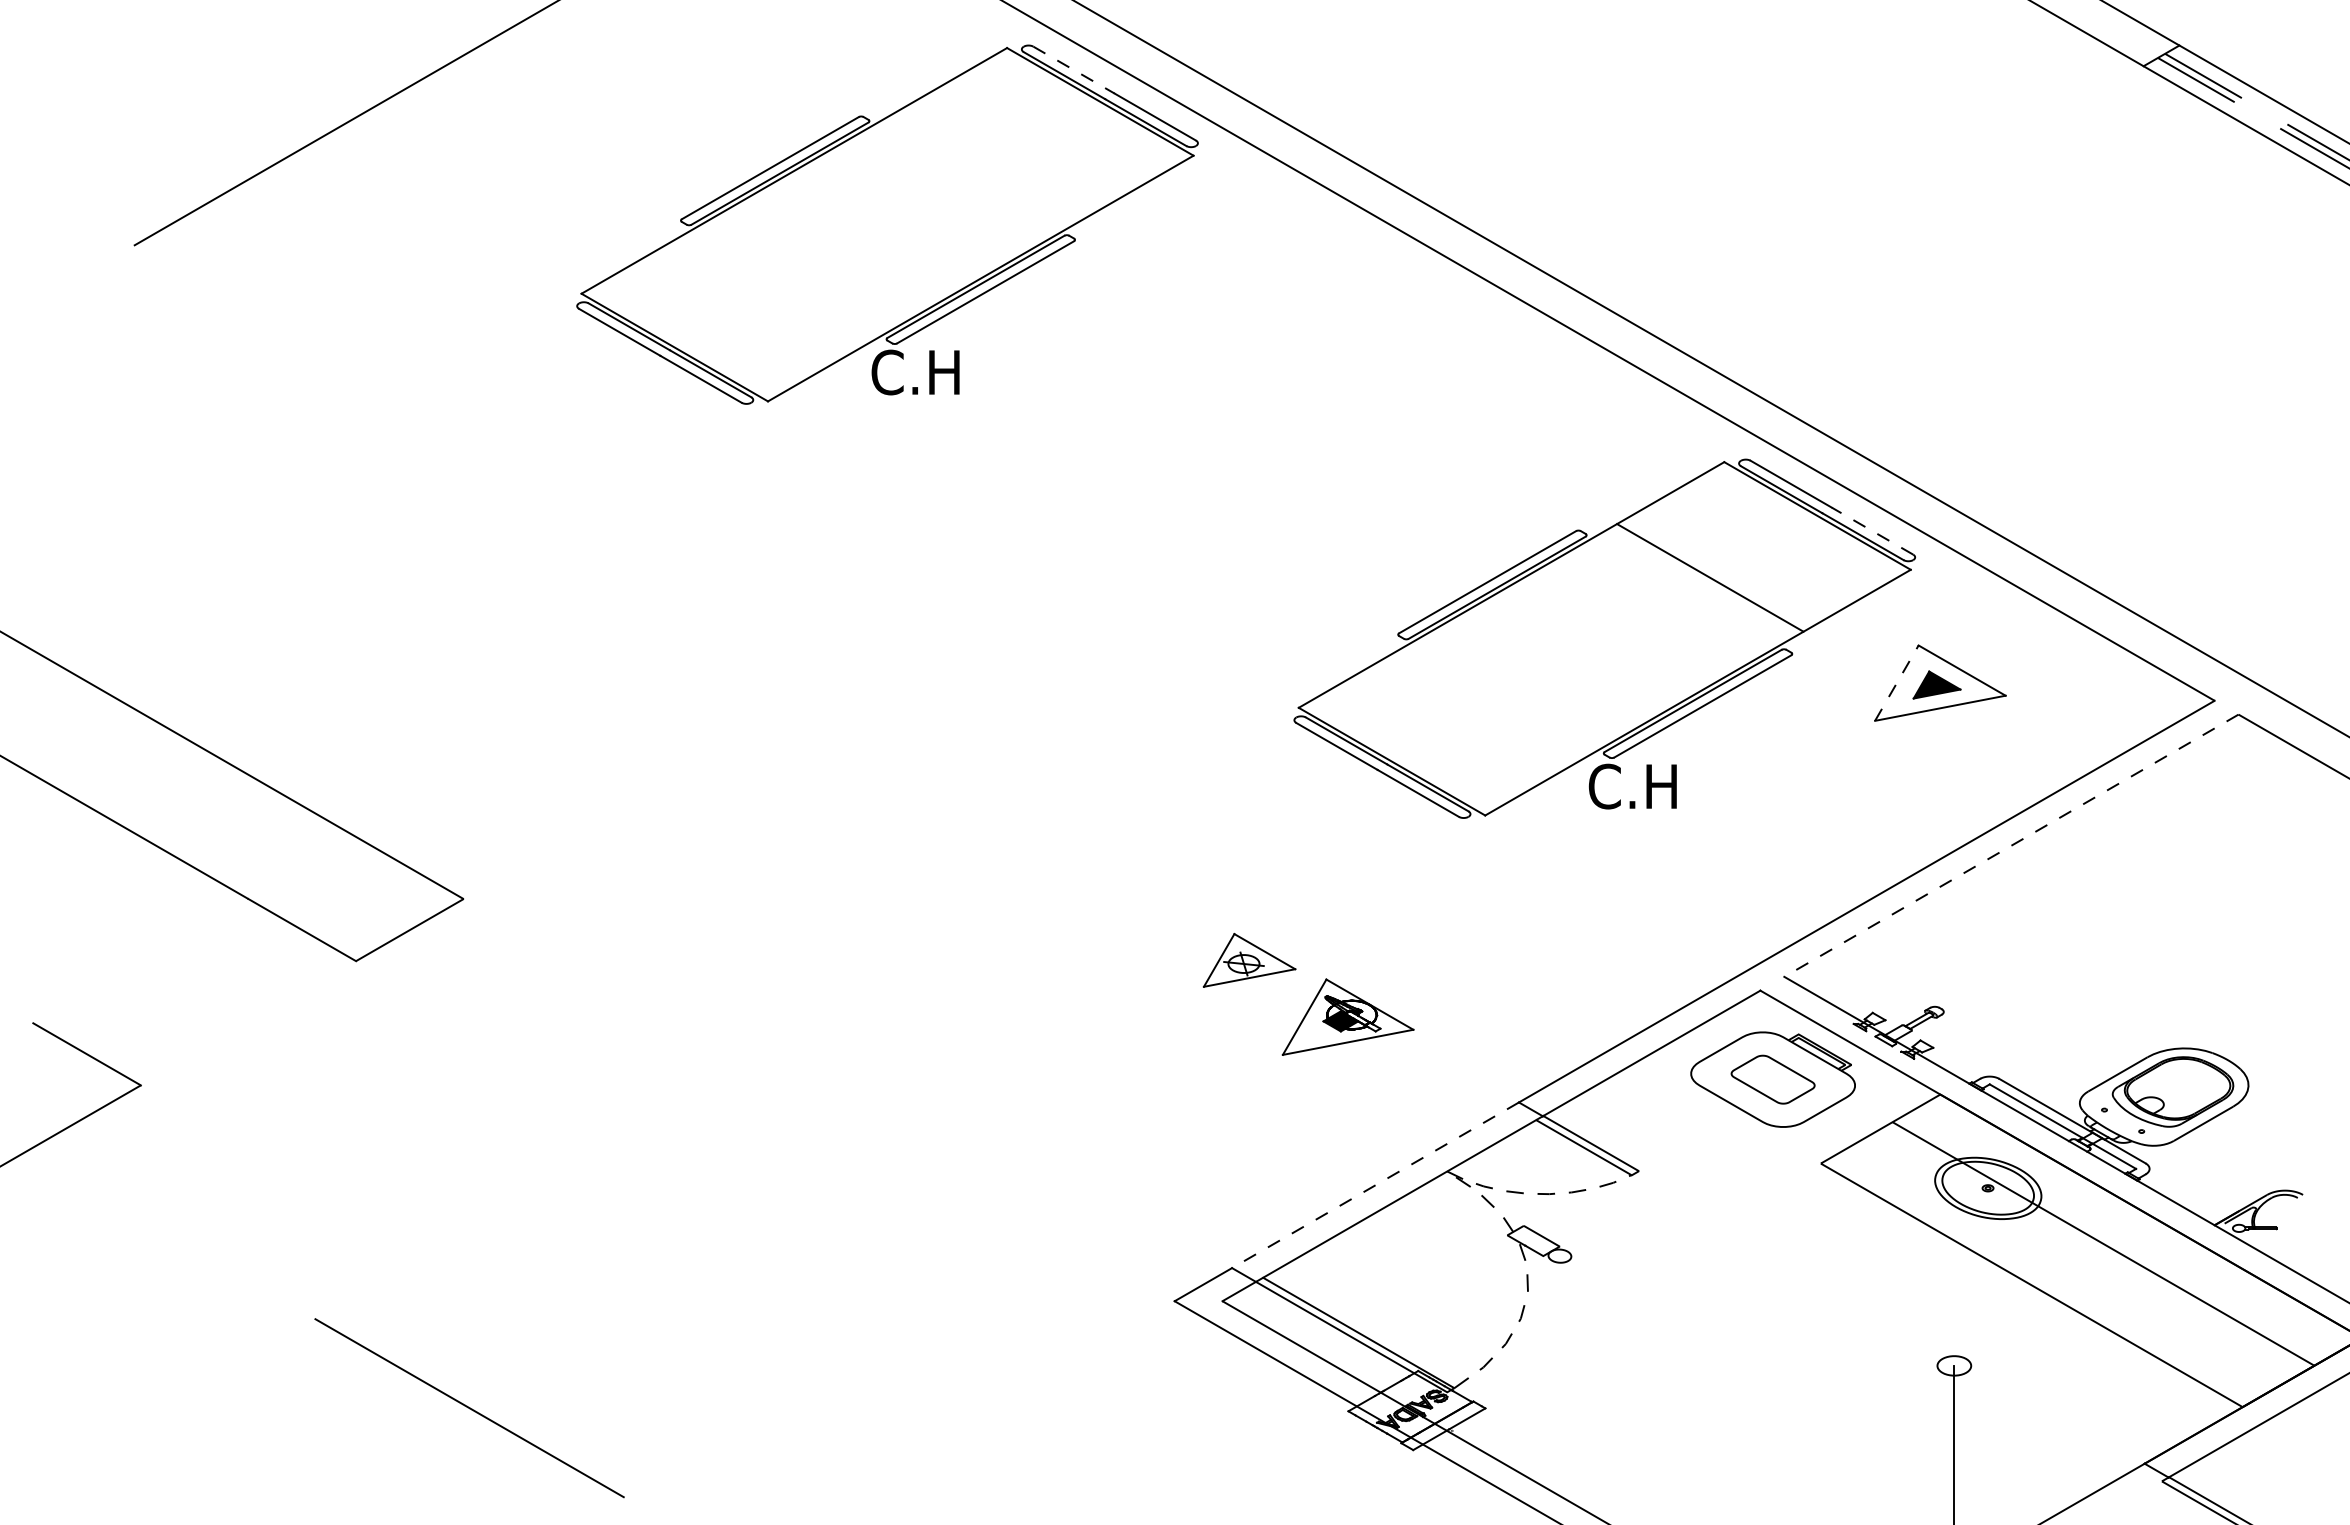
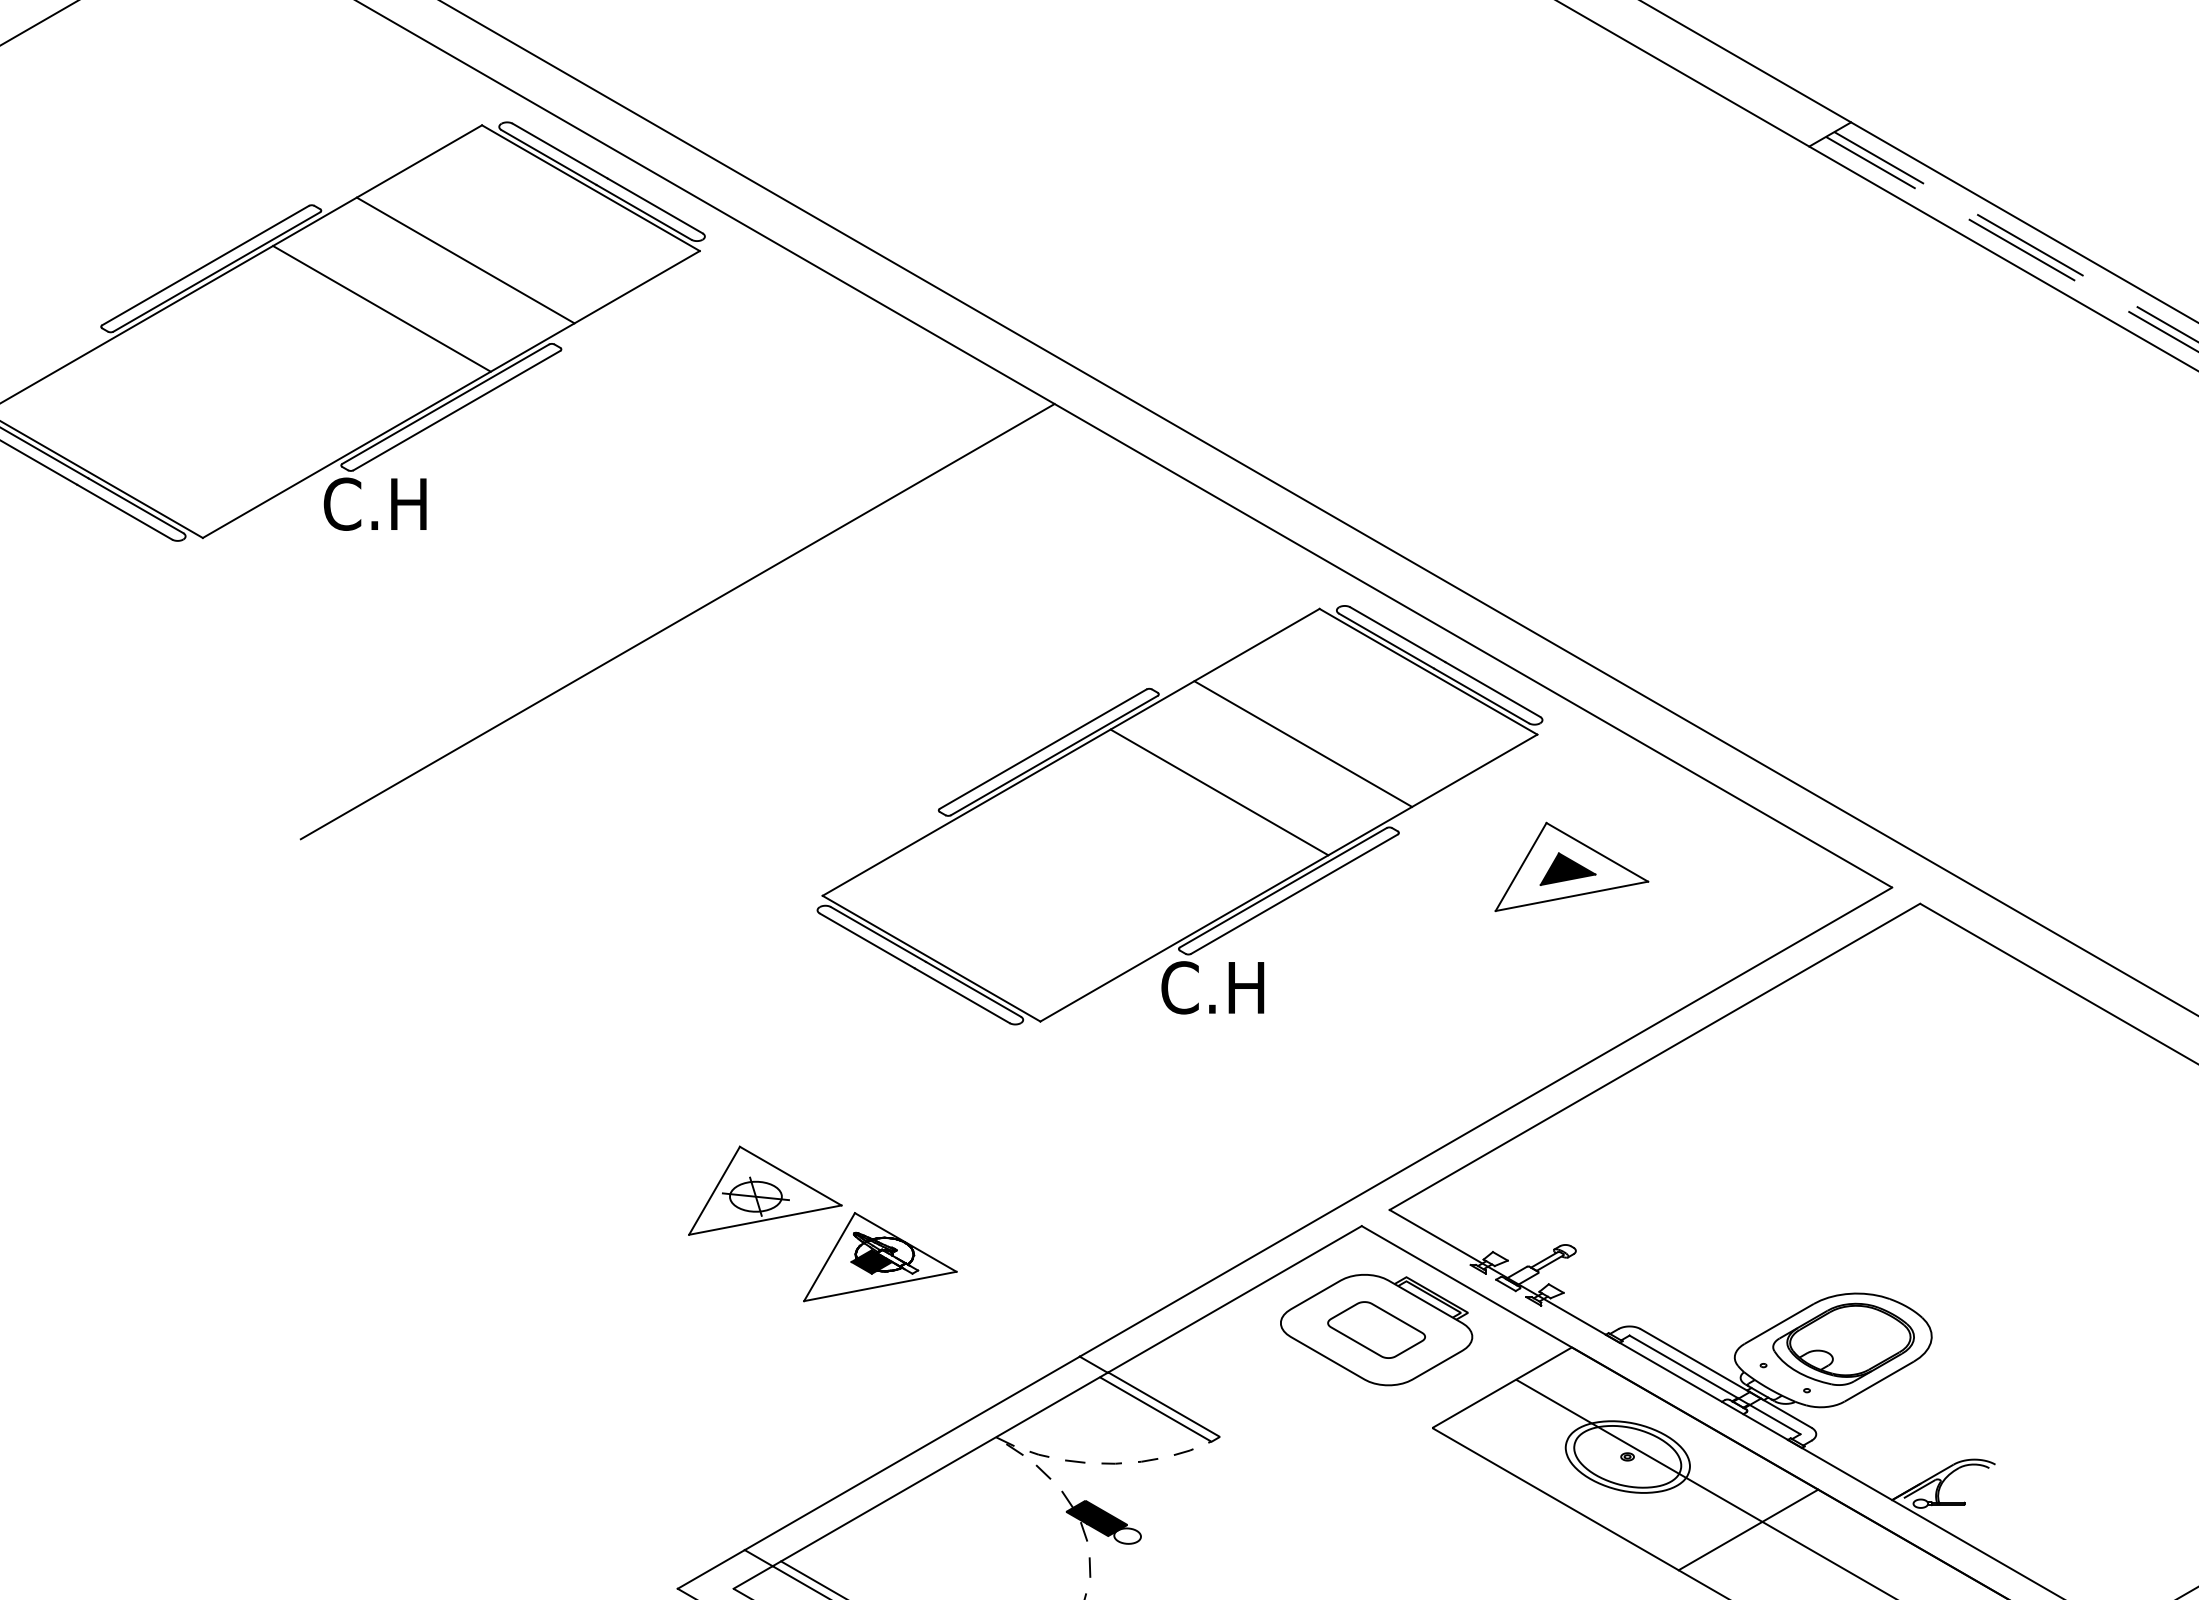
line: (1074, 70) -> (560, 151), dashed -> solid
line: (992, 163) -> (464, 260), added
line: (921, 205) -> (382, 309), added
line: (1174, 472) -> (677, 620), added
line: (1872, 531) -> (1492, 689), dashed -> solid
line: (1638, 619) -> (1219, 792), added
line: (1896, 683) -> (1520, 867), dashed -> solid
line: (2011, 845) -> (1654, 1056), dashed -> solid
part: (1249, 960) -> (765, 1190), size x1.43
line: (1375, 1185) -> (912, 1453), dashed -> solid
fill: (1533, 1240) -> (1096, 1517), added
line: (2091, 1250) -> (1748, 1529), added

